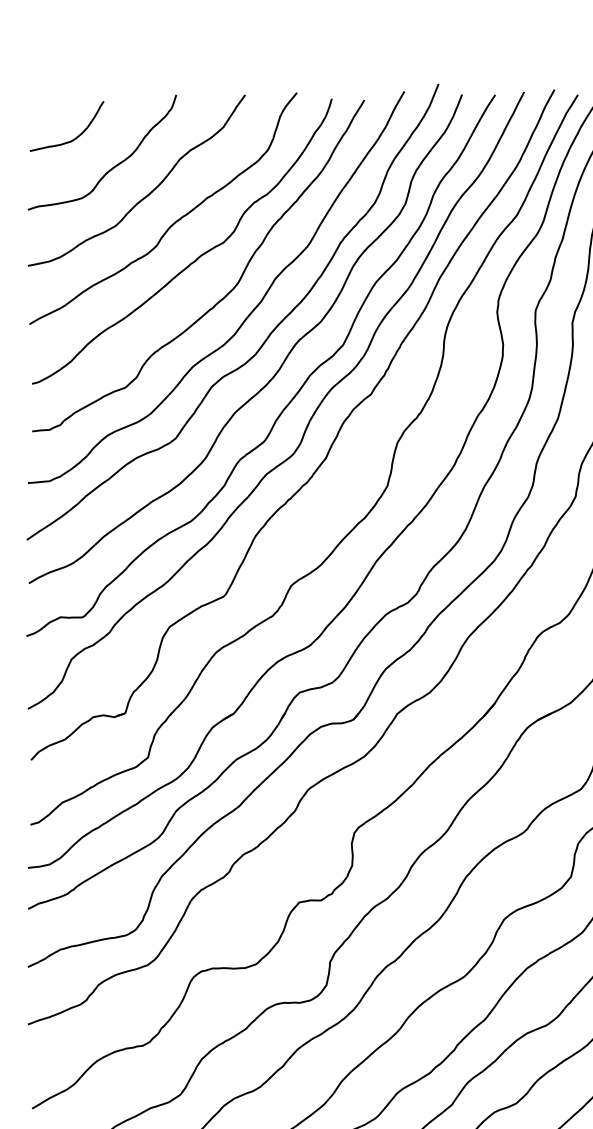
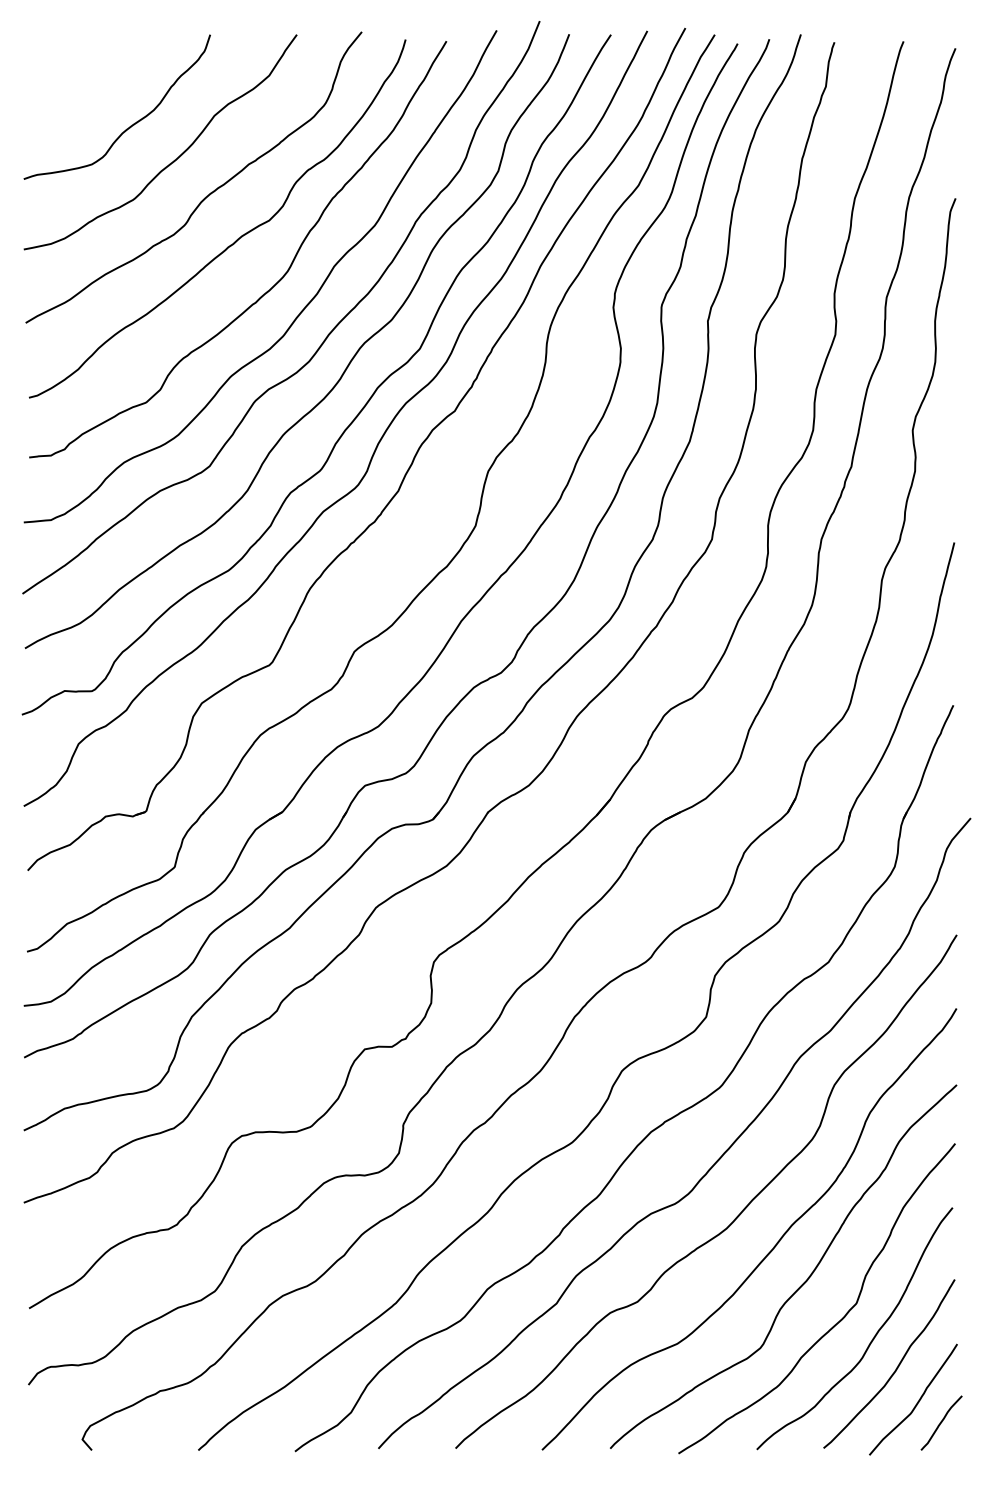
curve: (76, 136) -> (84, 87), removed

